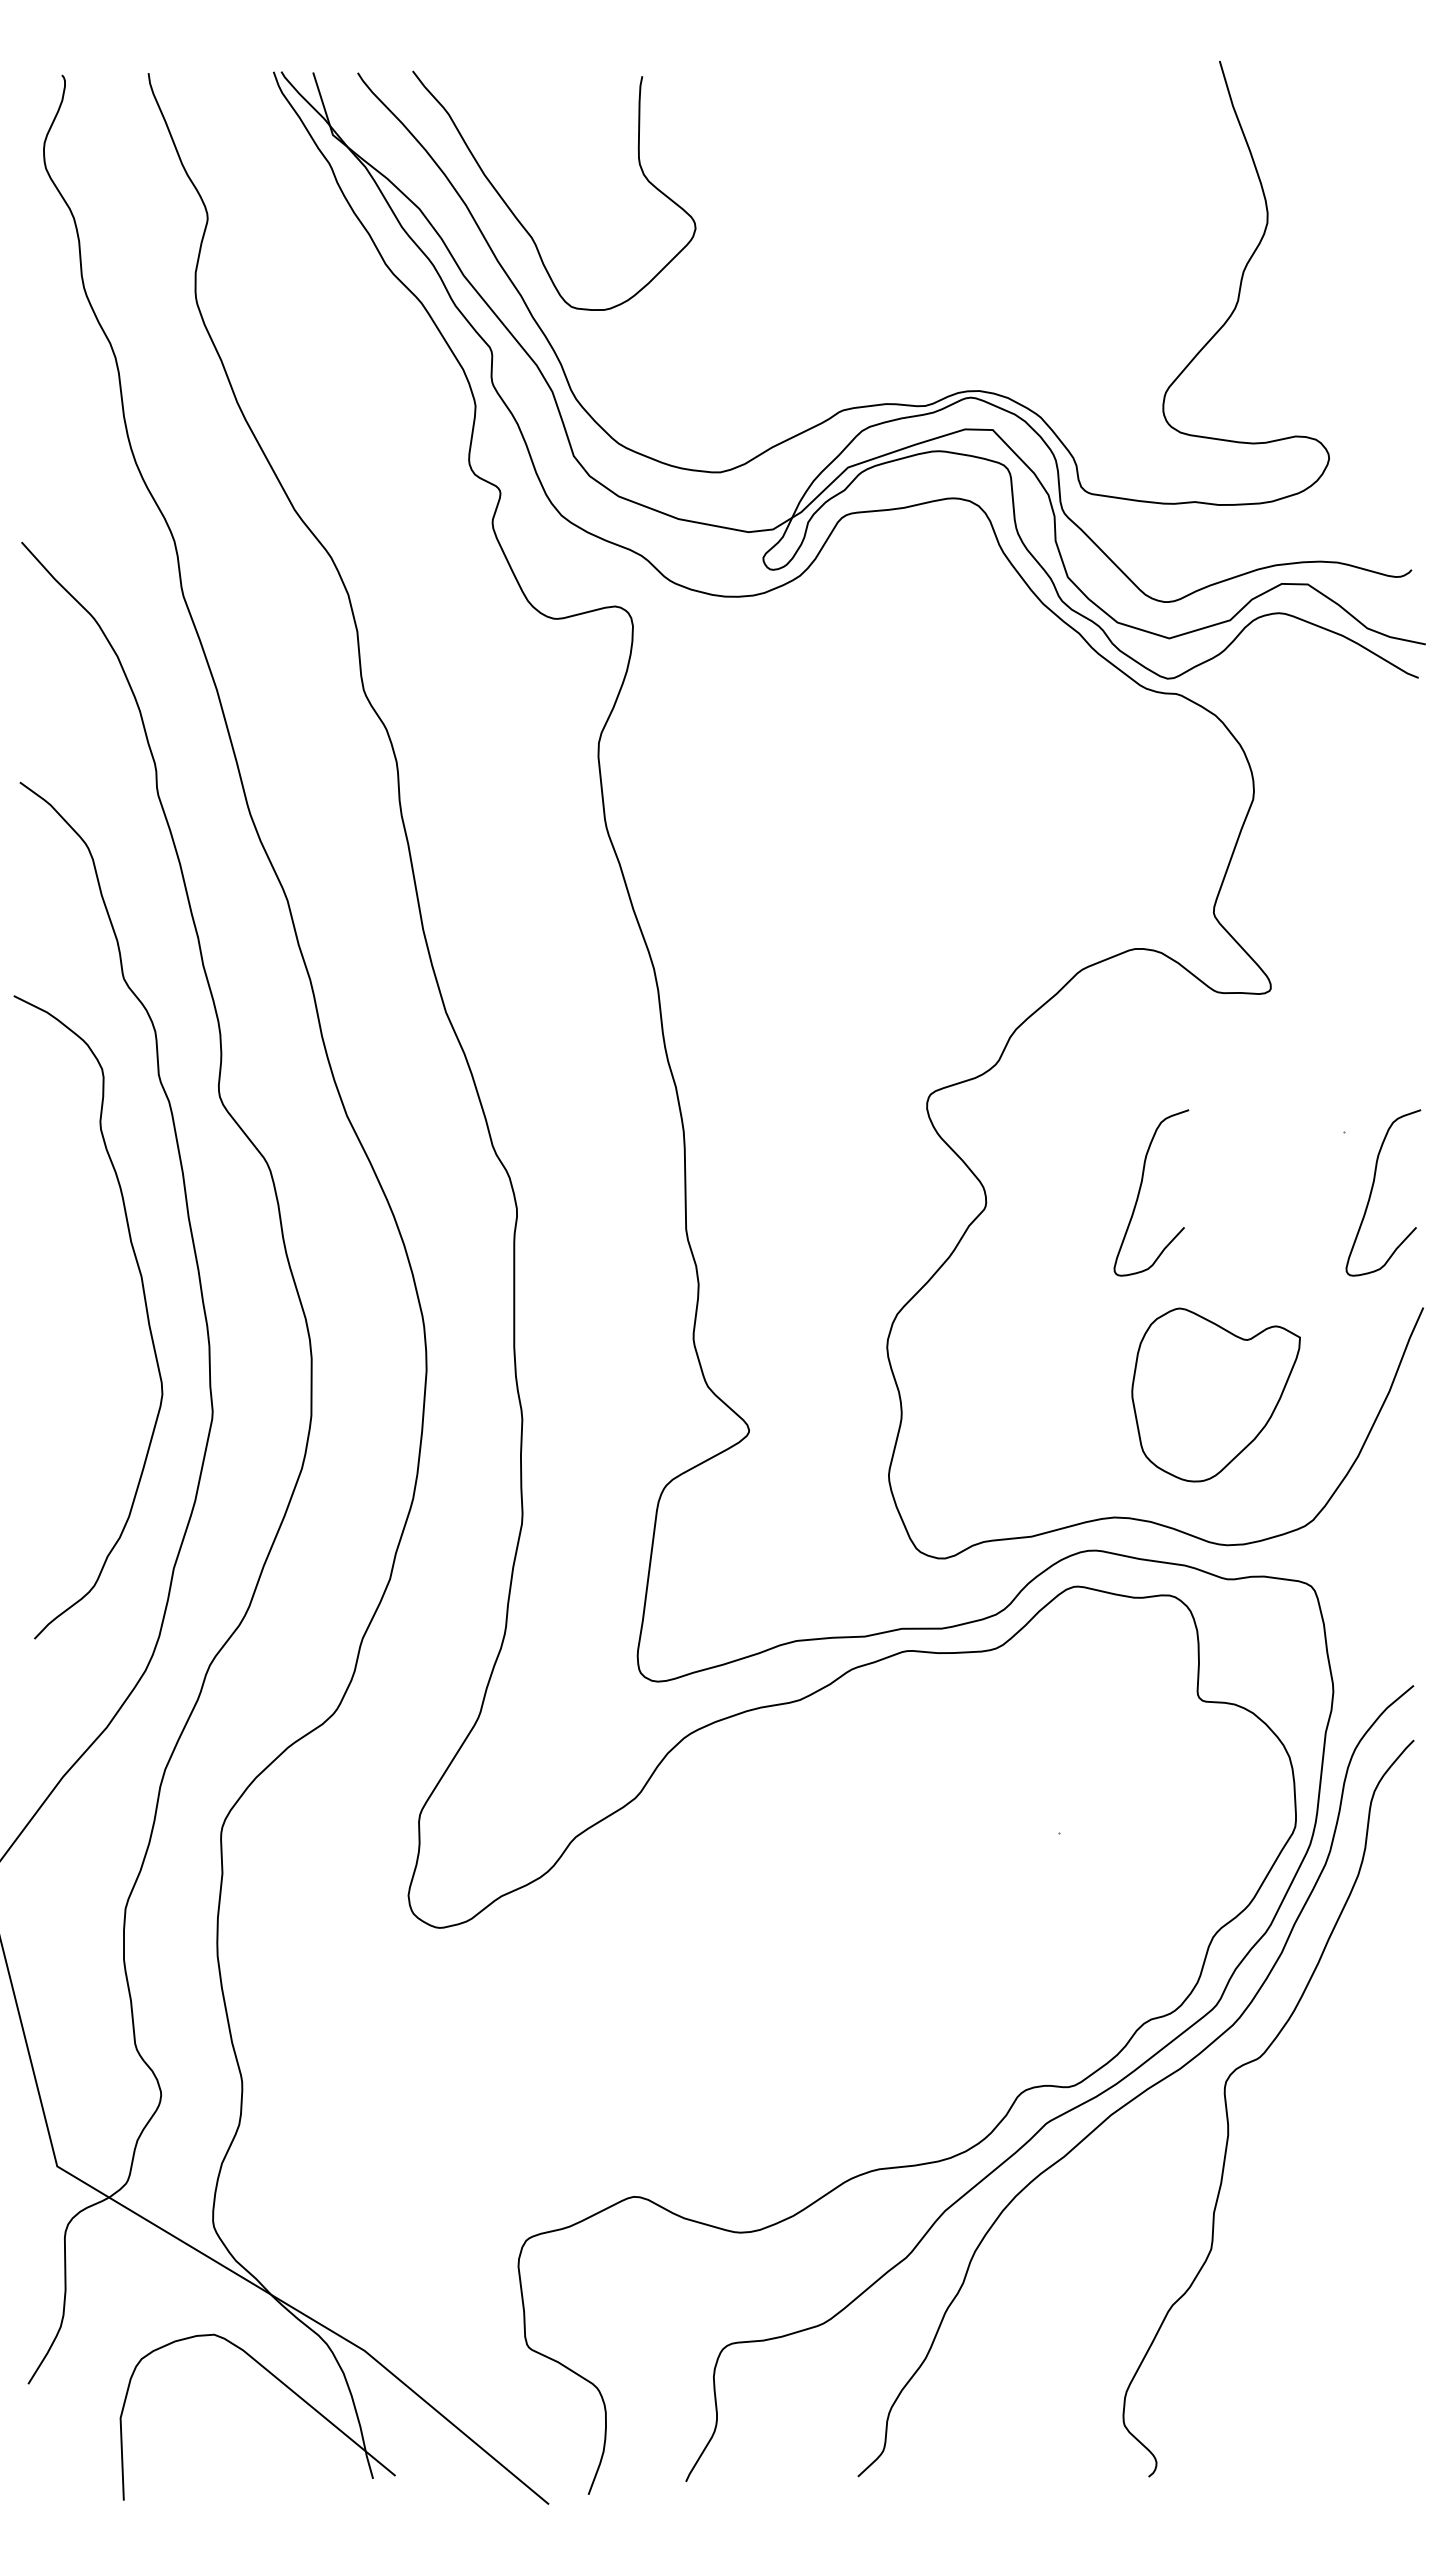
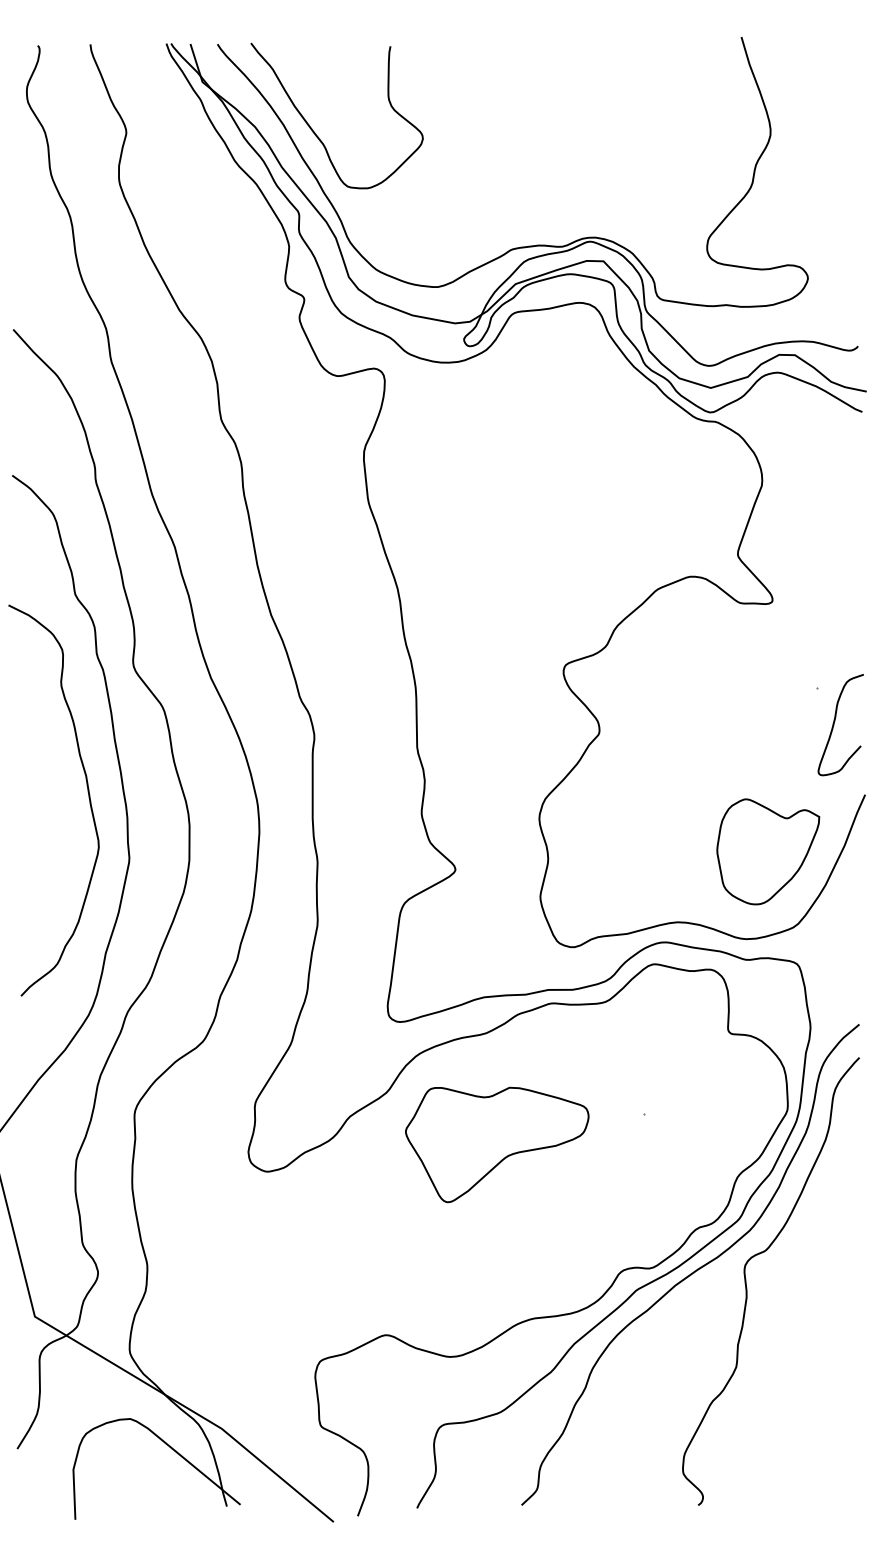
curve: (1140, 1193) -> (693, 725), removed
part: (1216, 1394) -> (768, 851), moved
part: (818, 1883) -> (497, 1144), added

